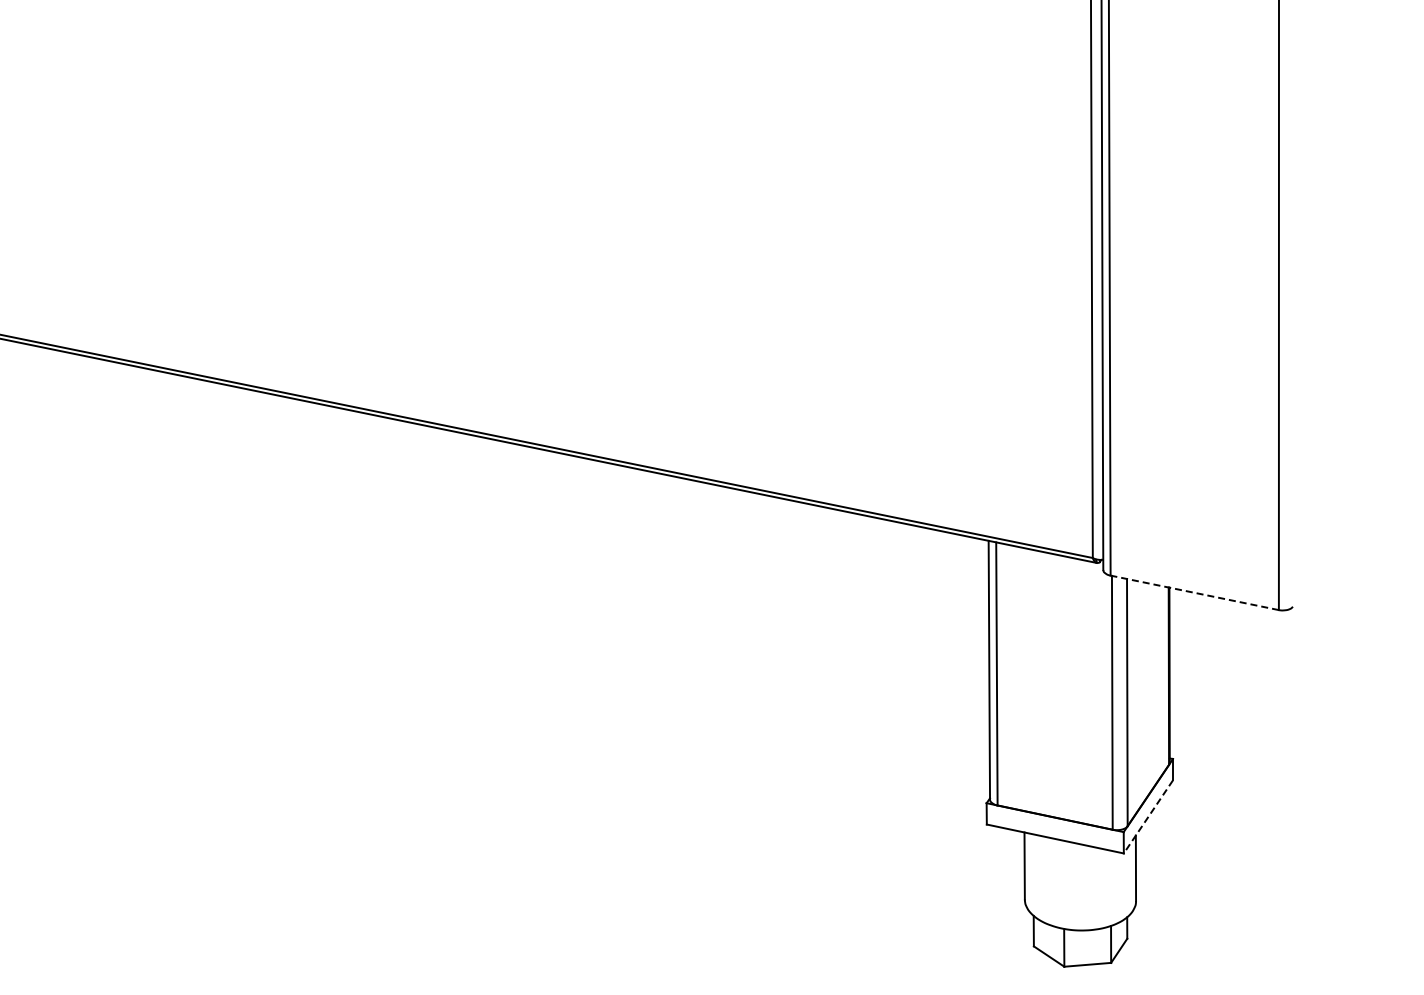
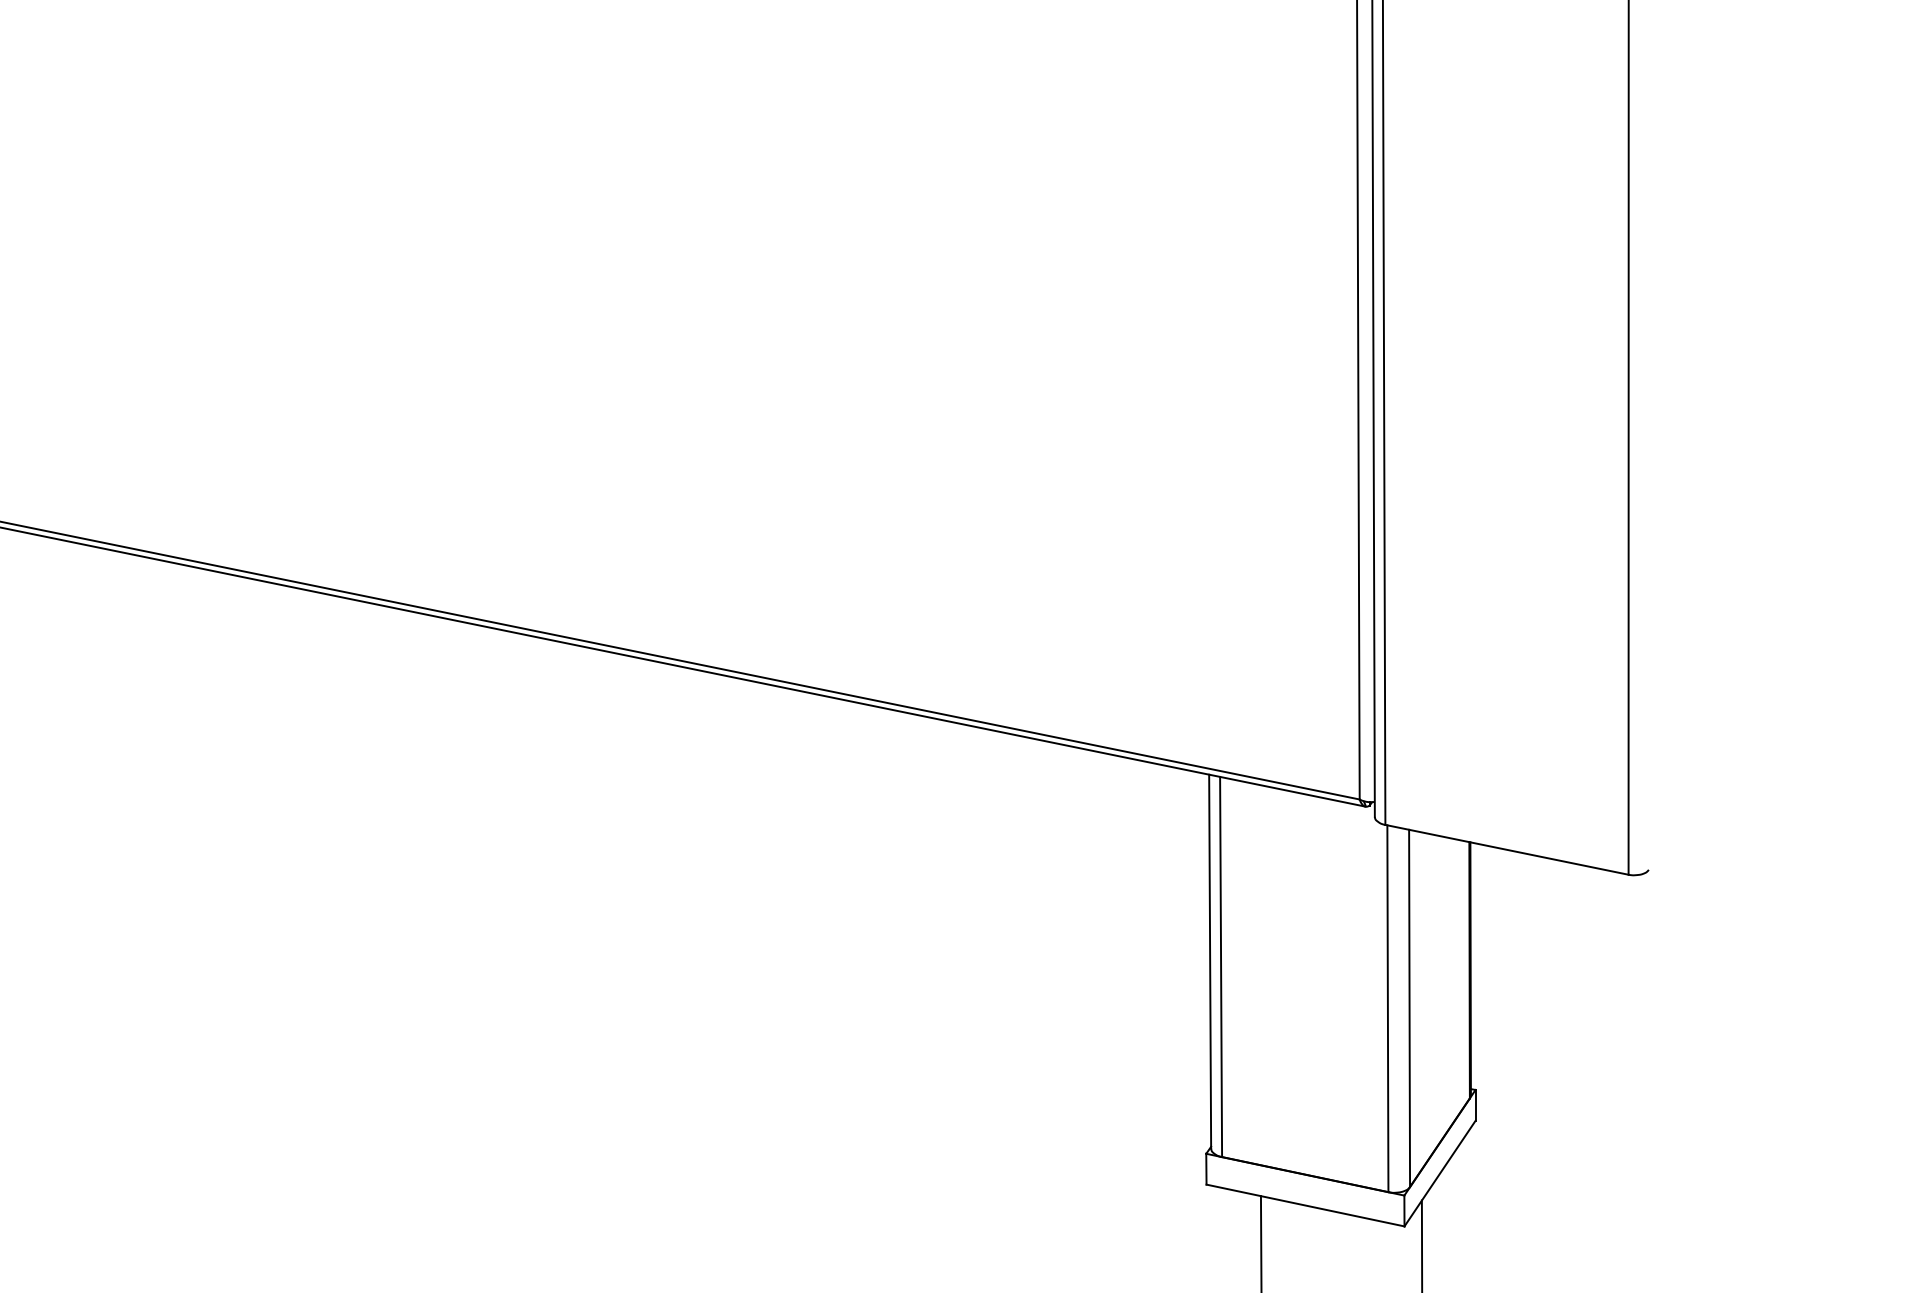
line: (1194, 592) -> (1506, 849), dashed -> solid
line: (1148, 817) -> (1440, 1174), dashed -> solid

